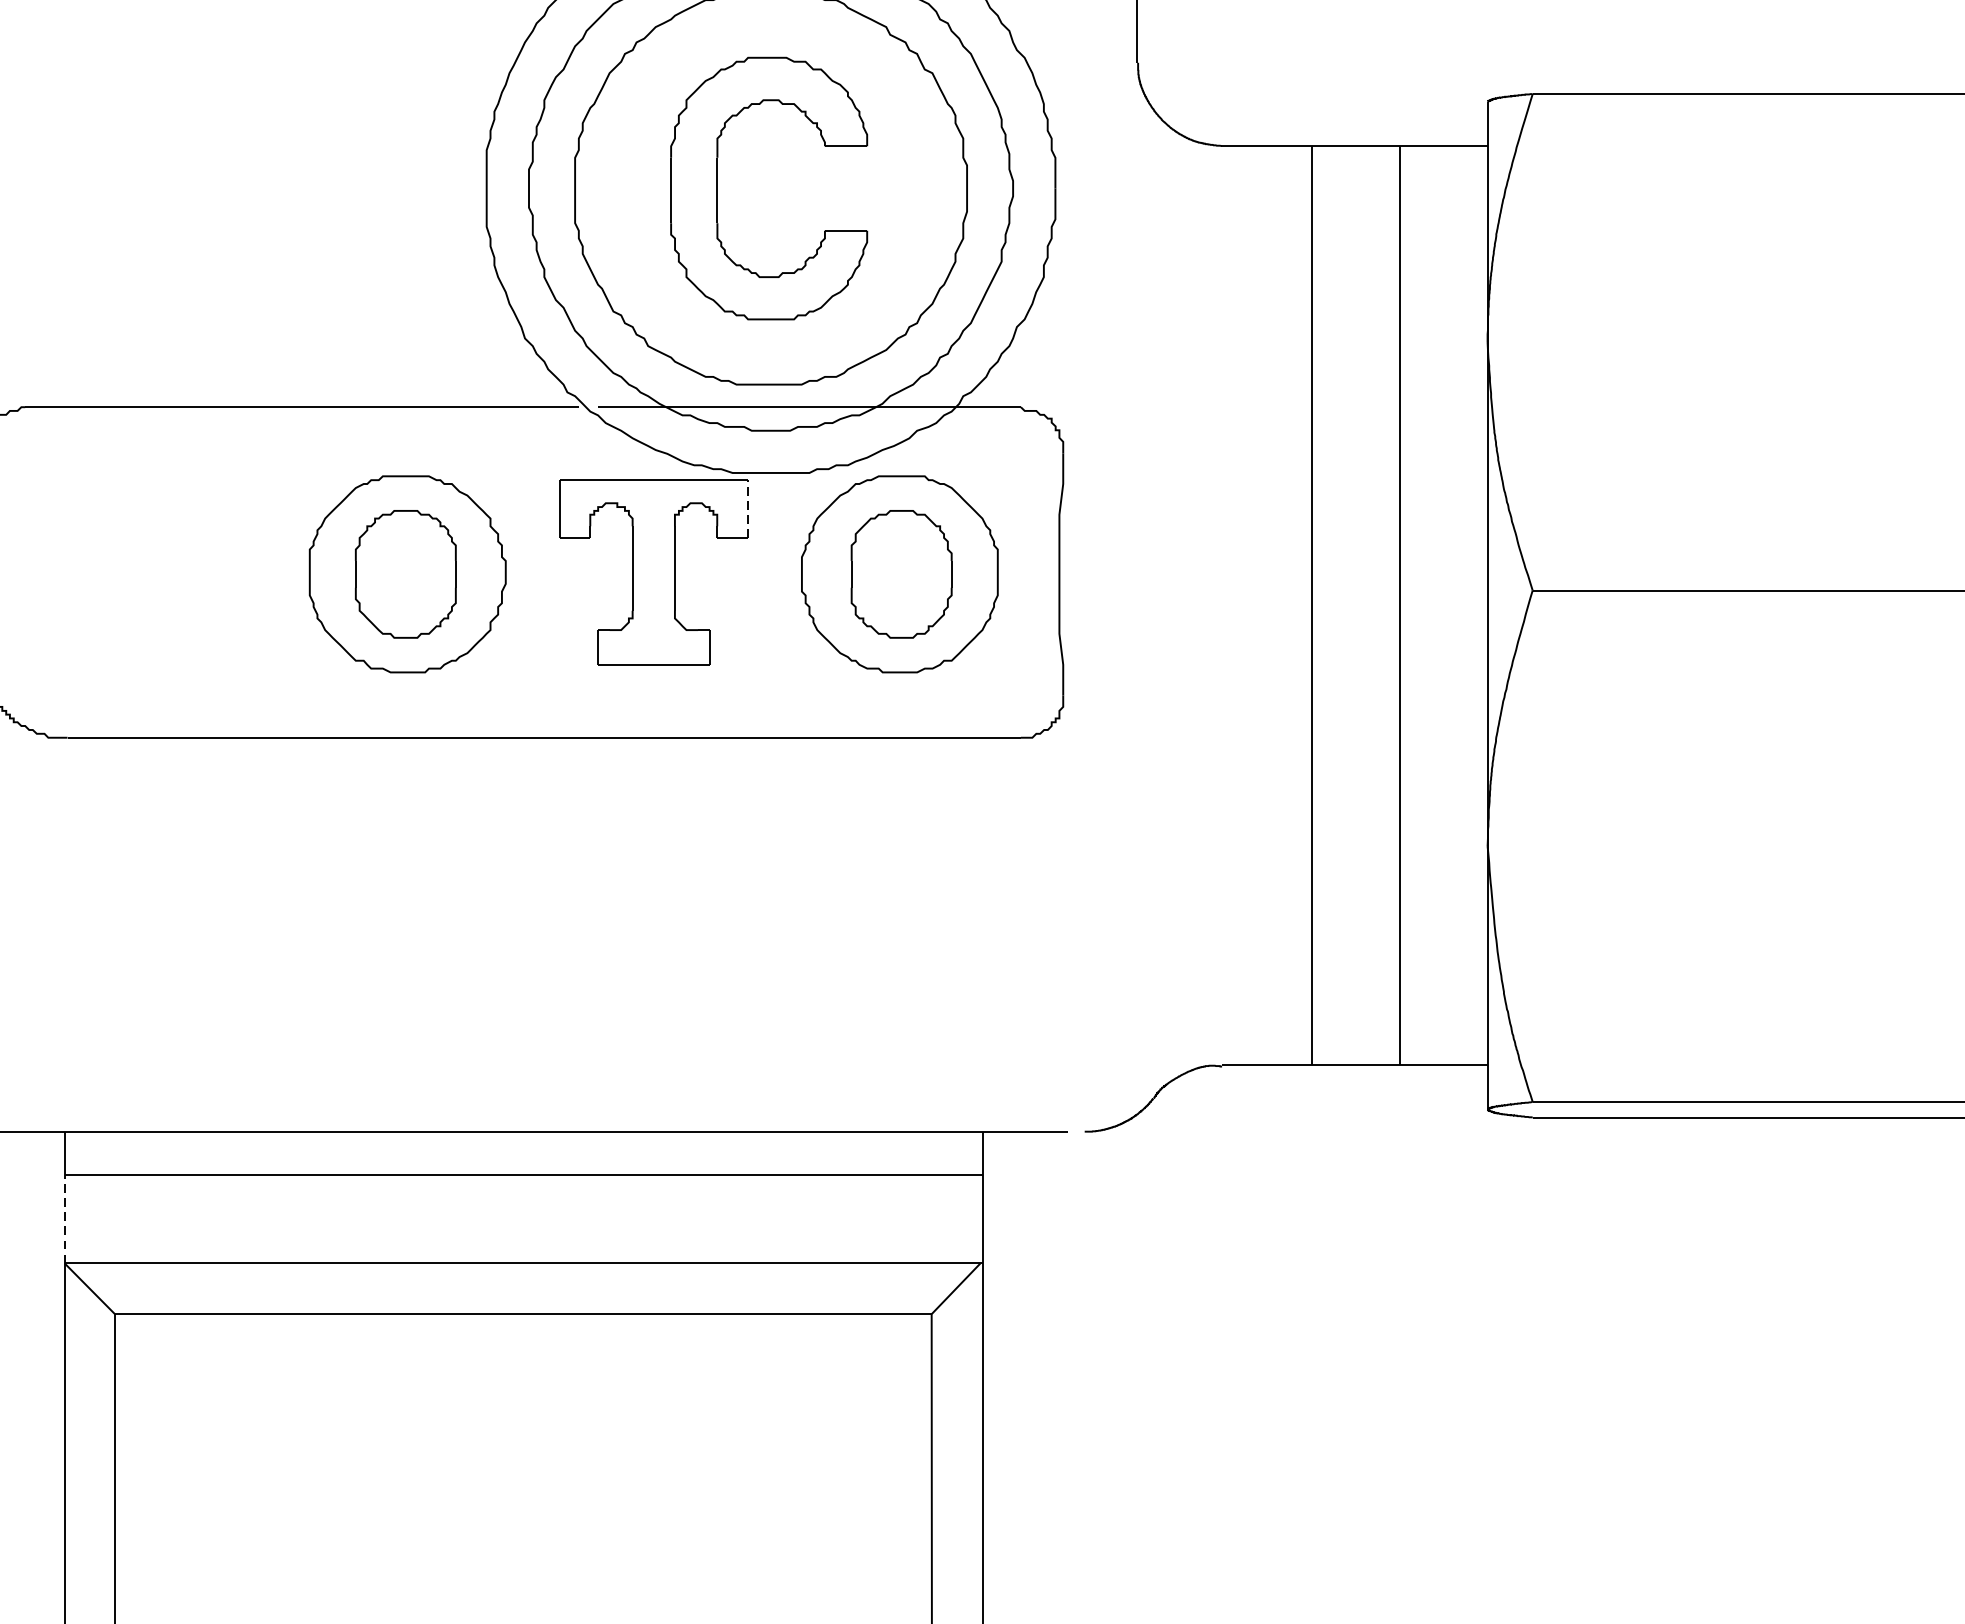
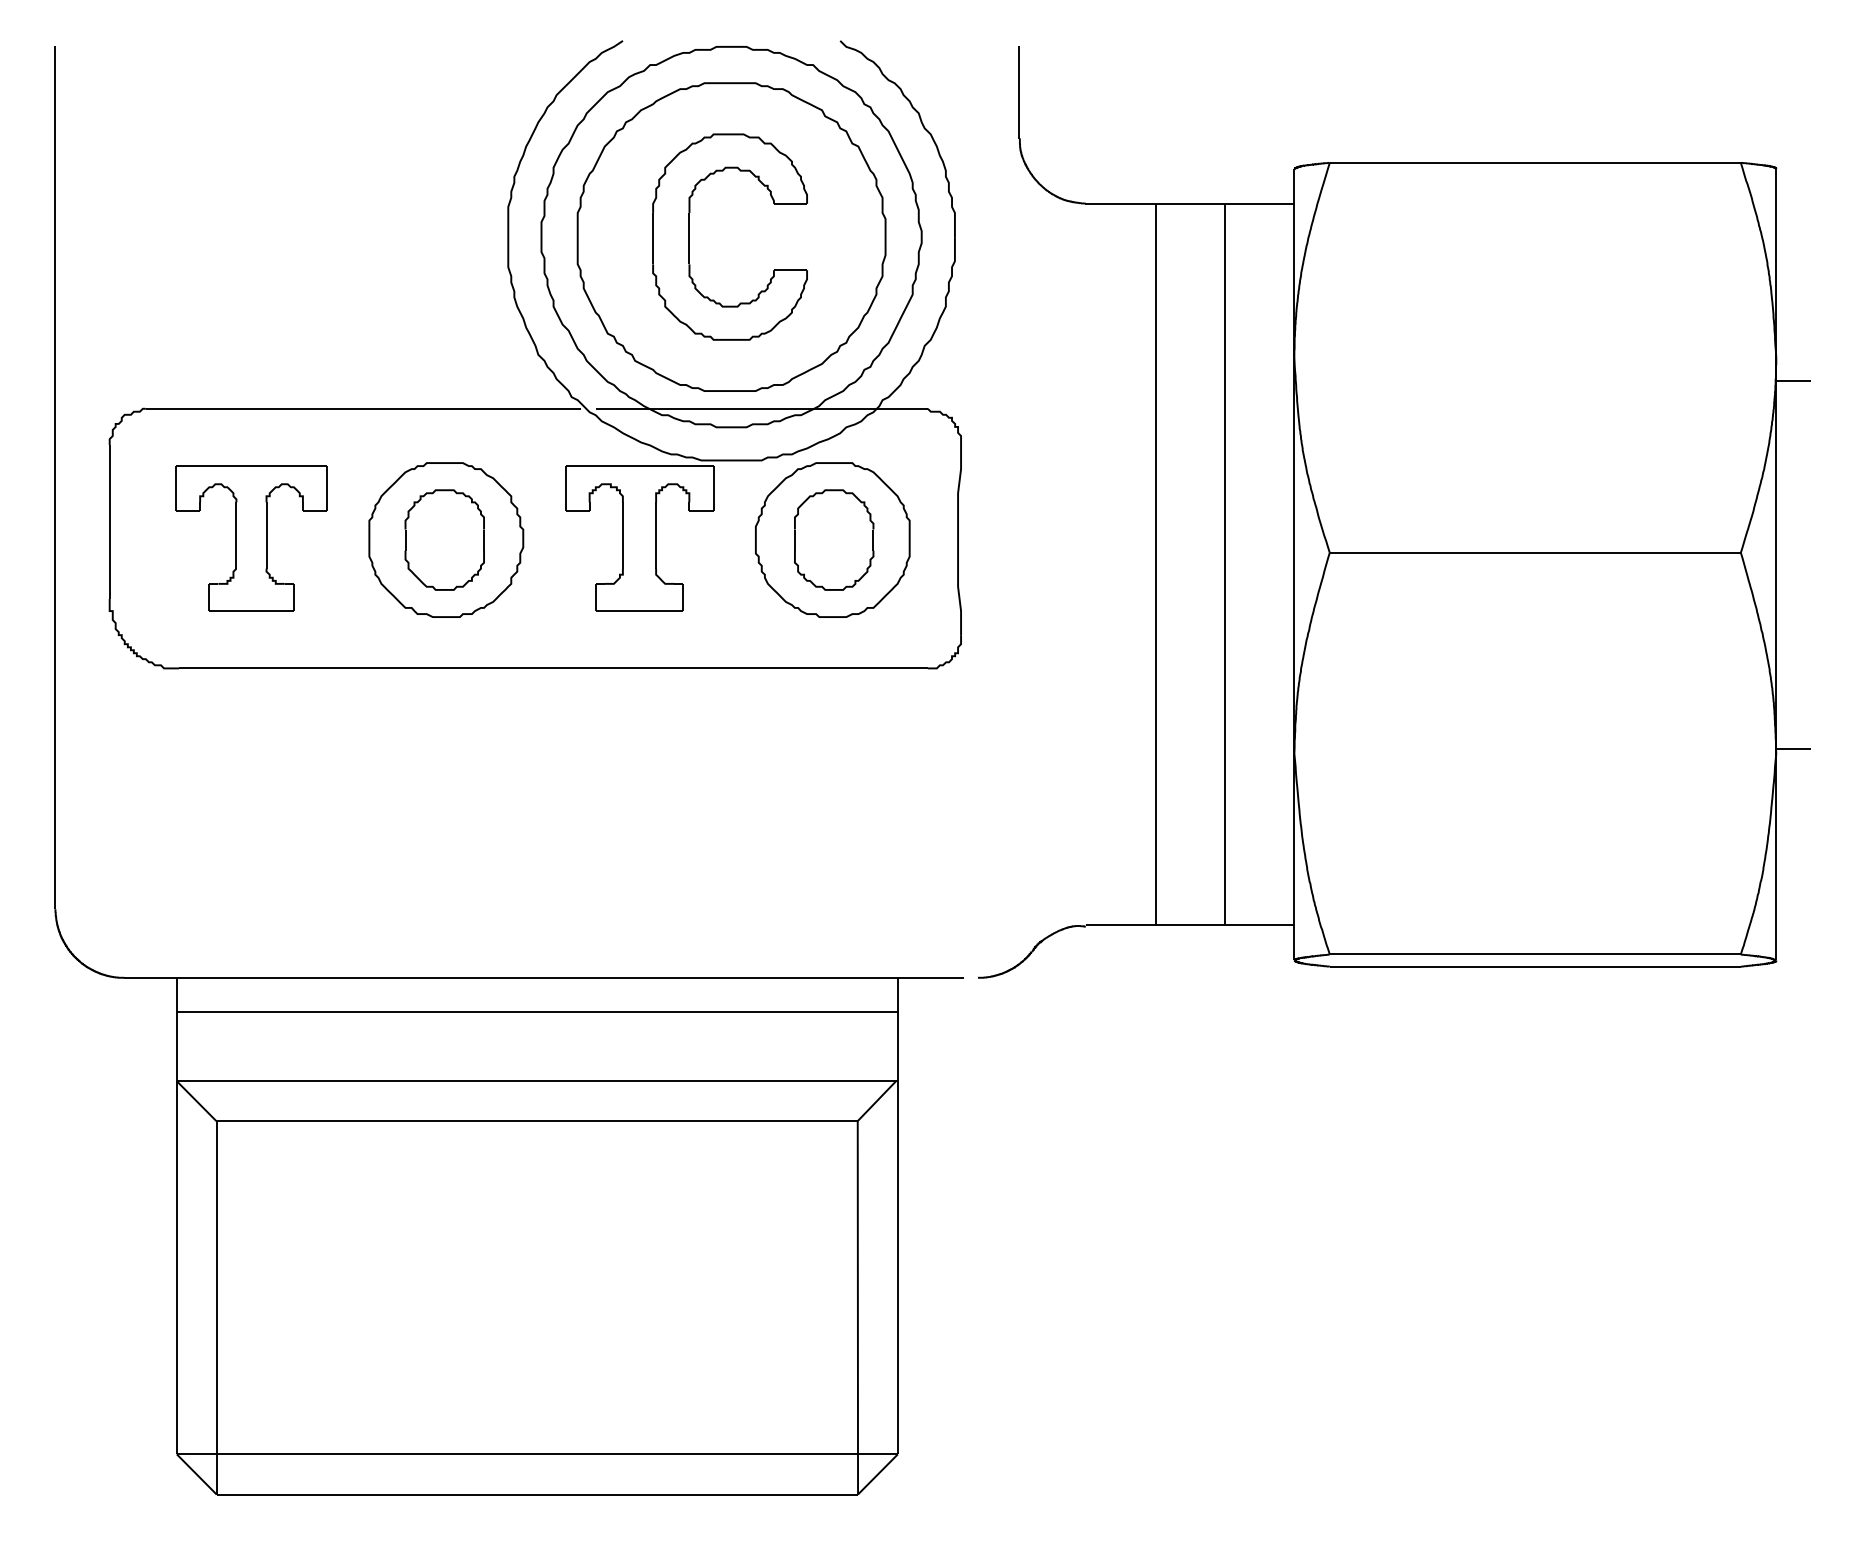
line: (747, 508) -> (713, 488), dashed -> solid
part: (159, 572) -> (251, 538), added
line: (64, 1219) -> (176, 1046), dashed -> solid

